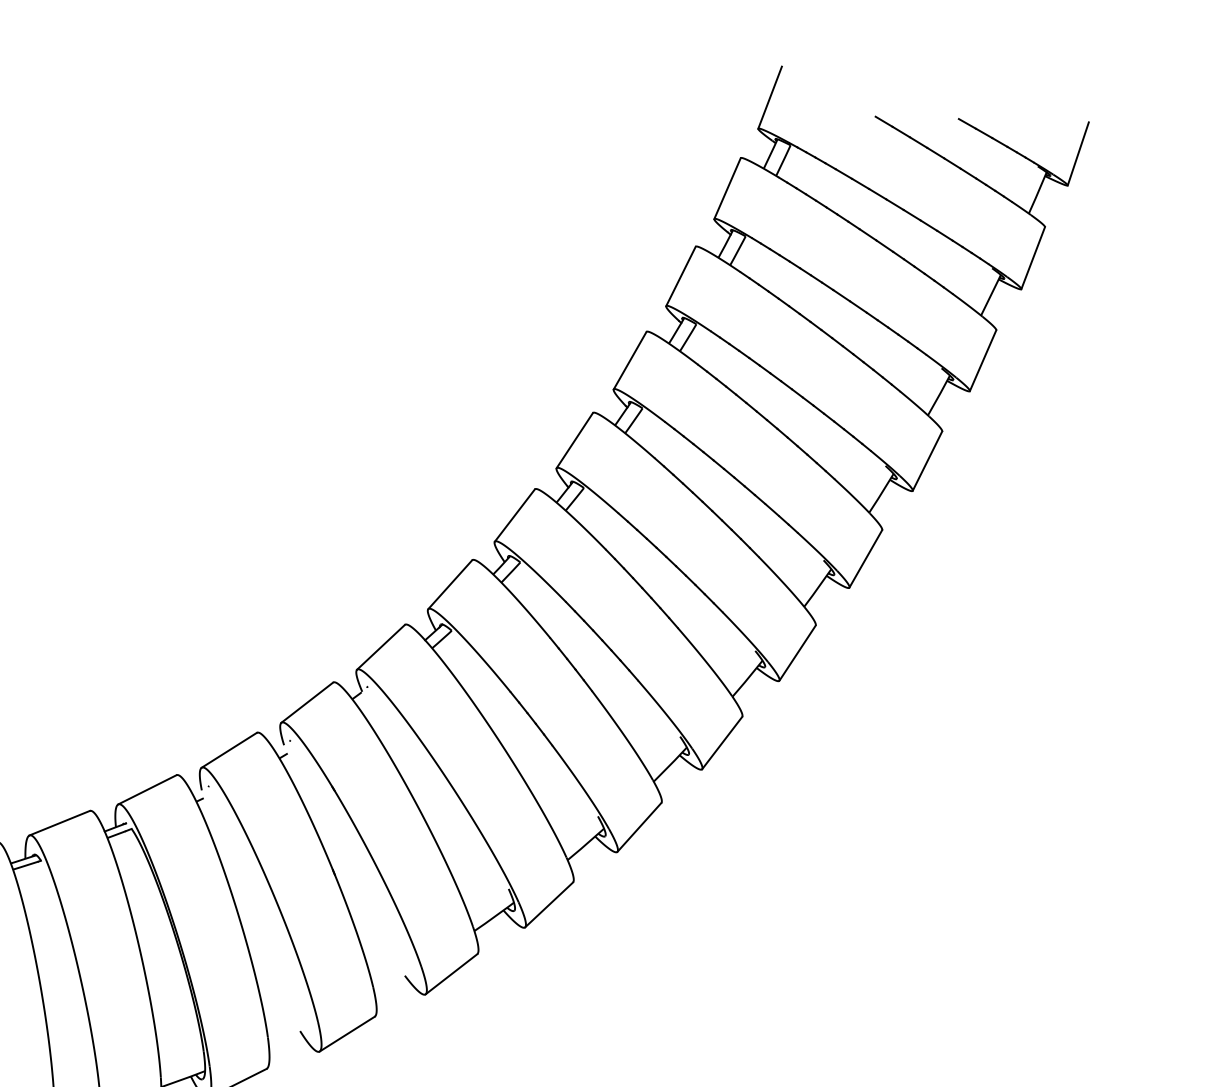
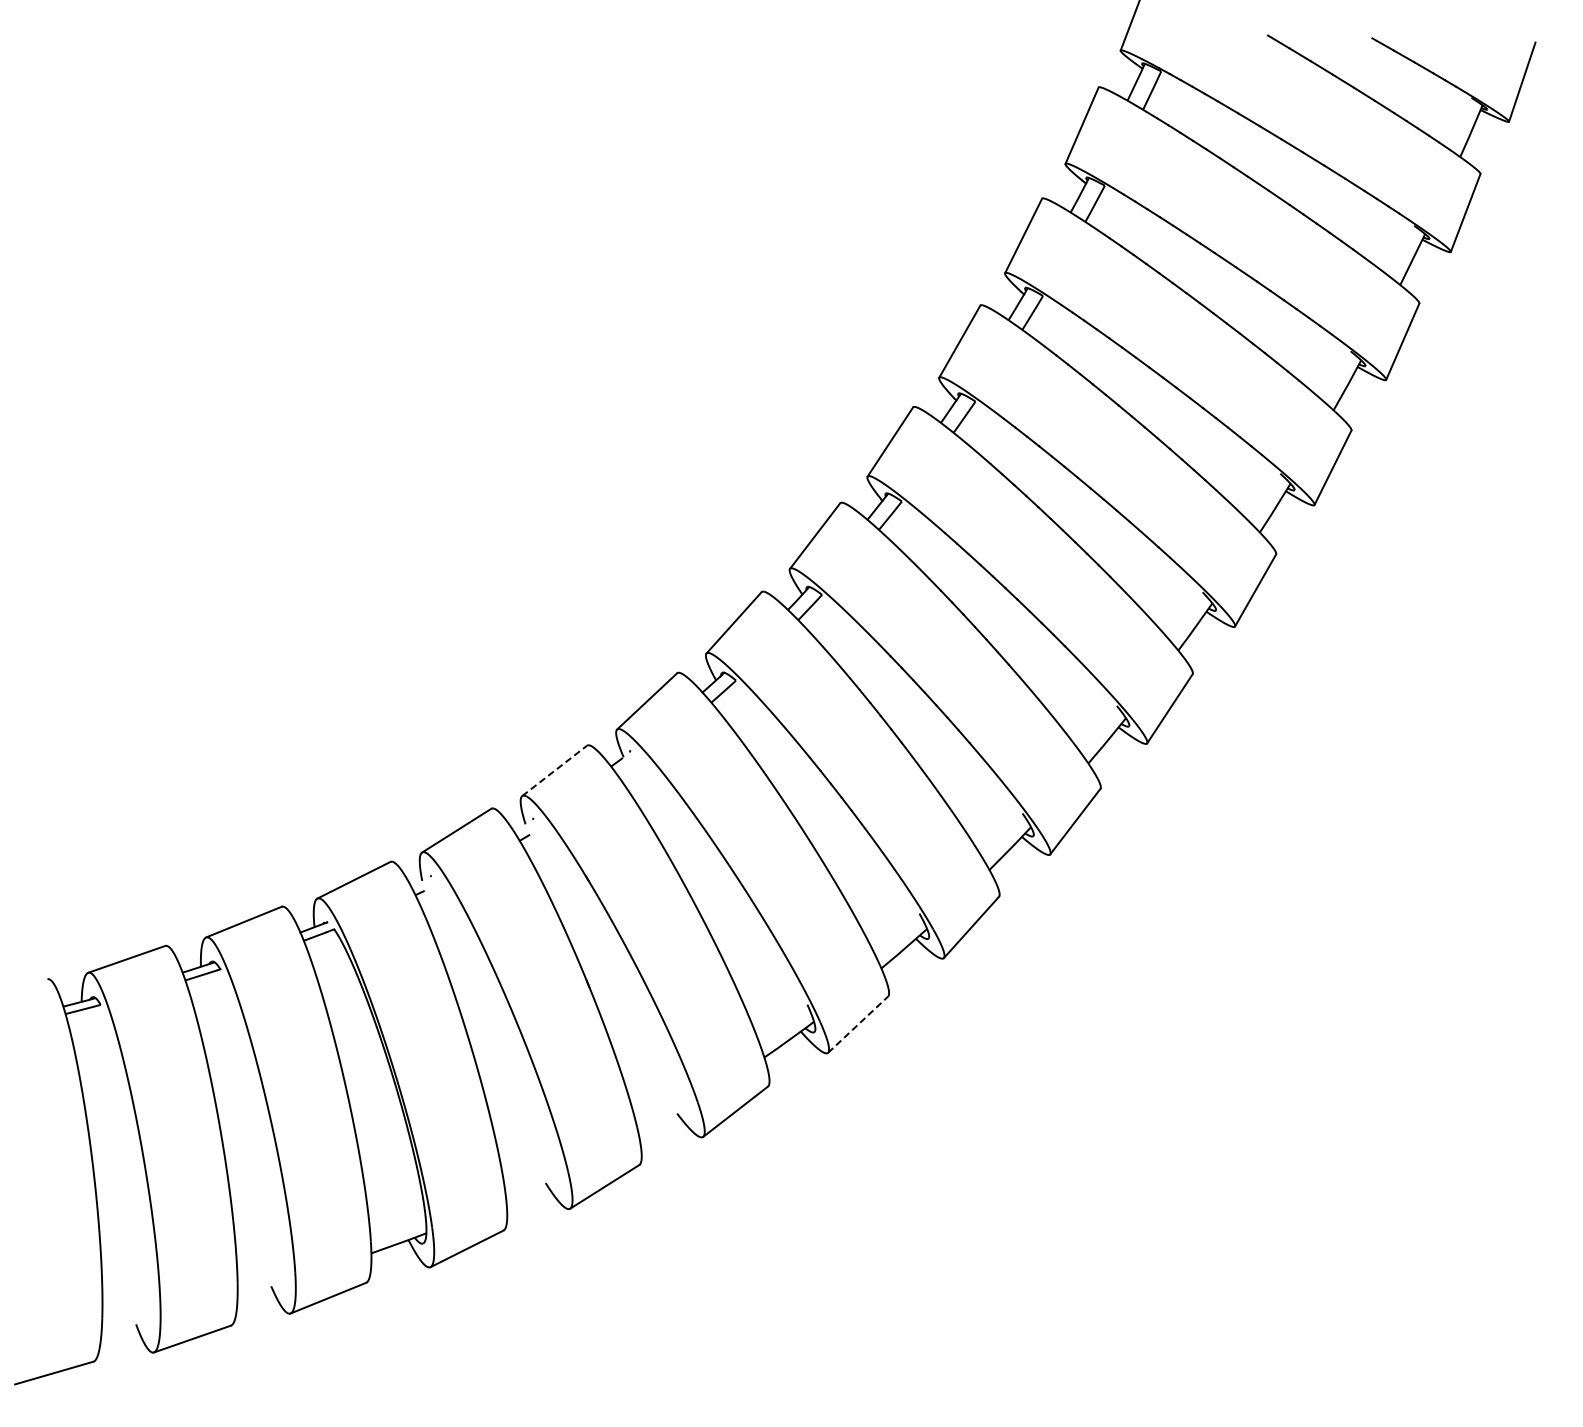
line: (307, 702) -> (554, 770), solid -> dashed
line: (549, 904) -> (858, 1024), solid -> dashed

